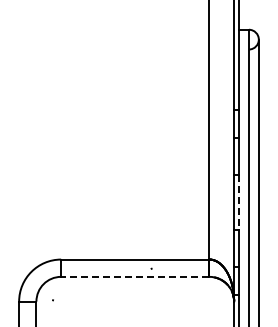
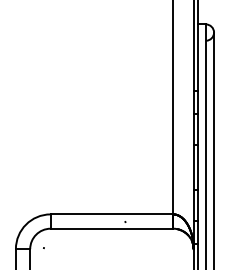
line: (239, 203) -> (198, 168), dashed -> solid
line: (134, 276) -> (111, 228), dashed -> solid

